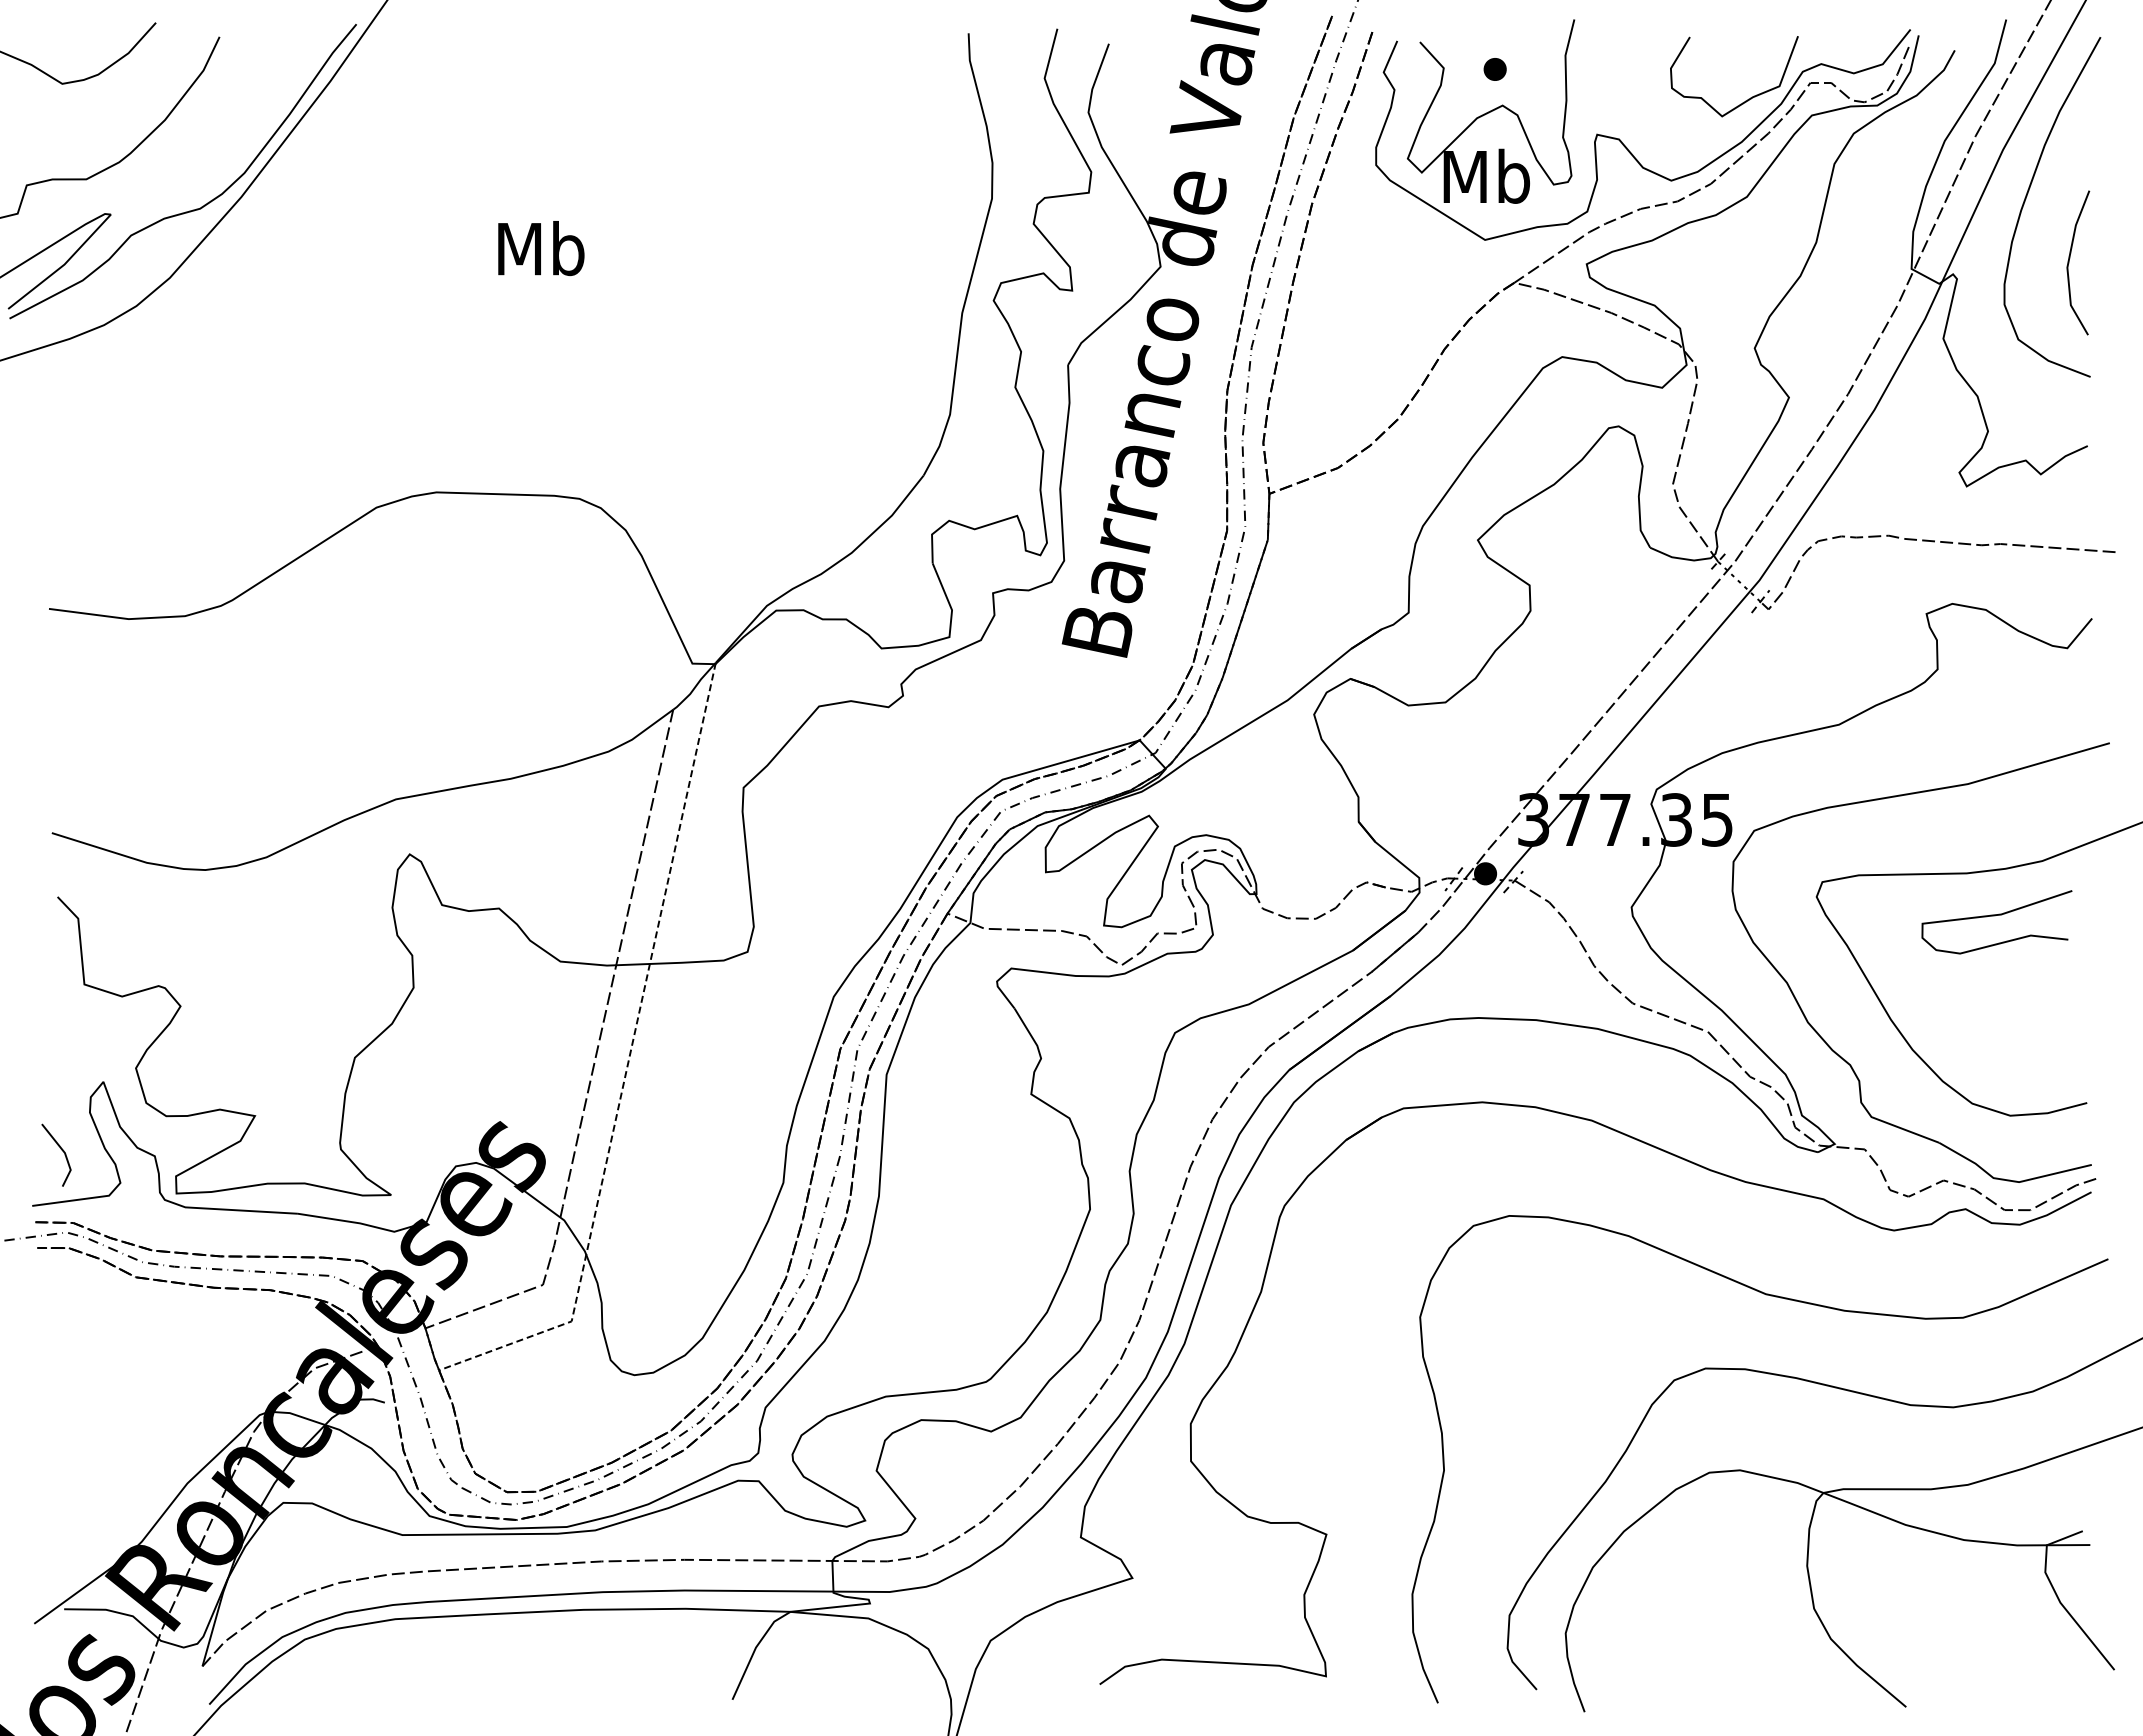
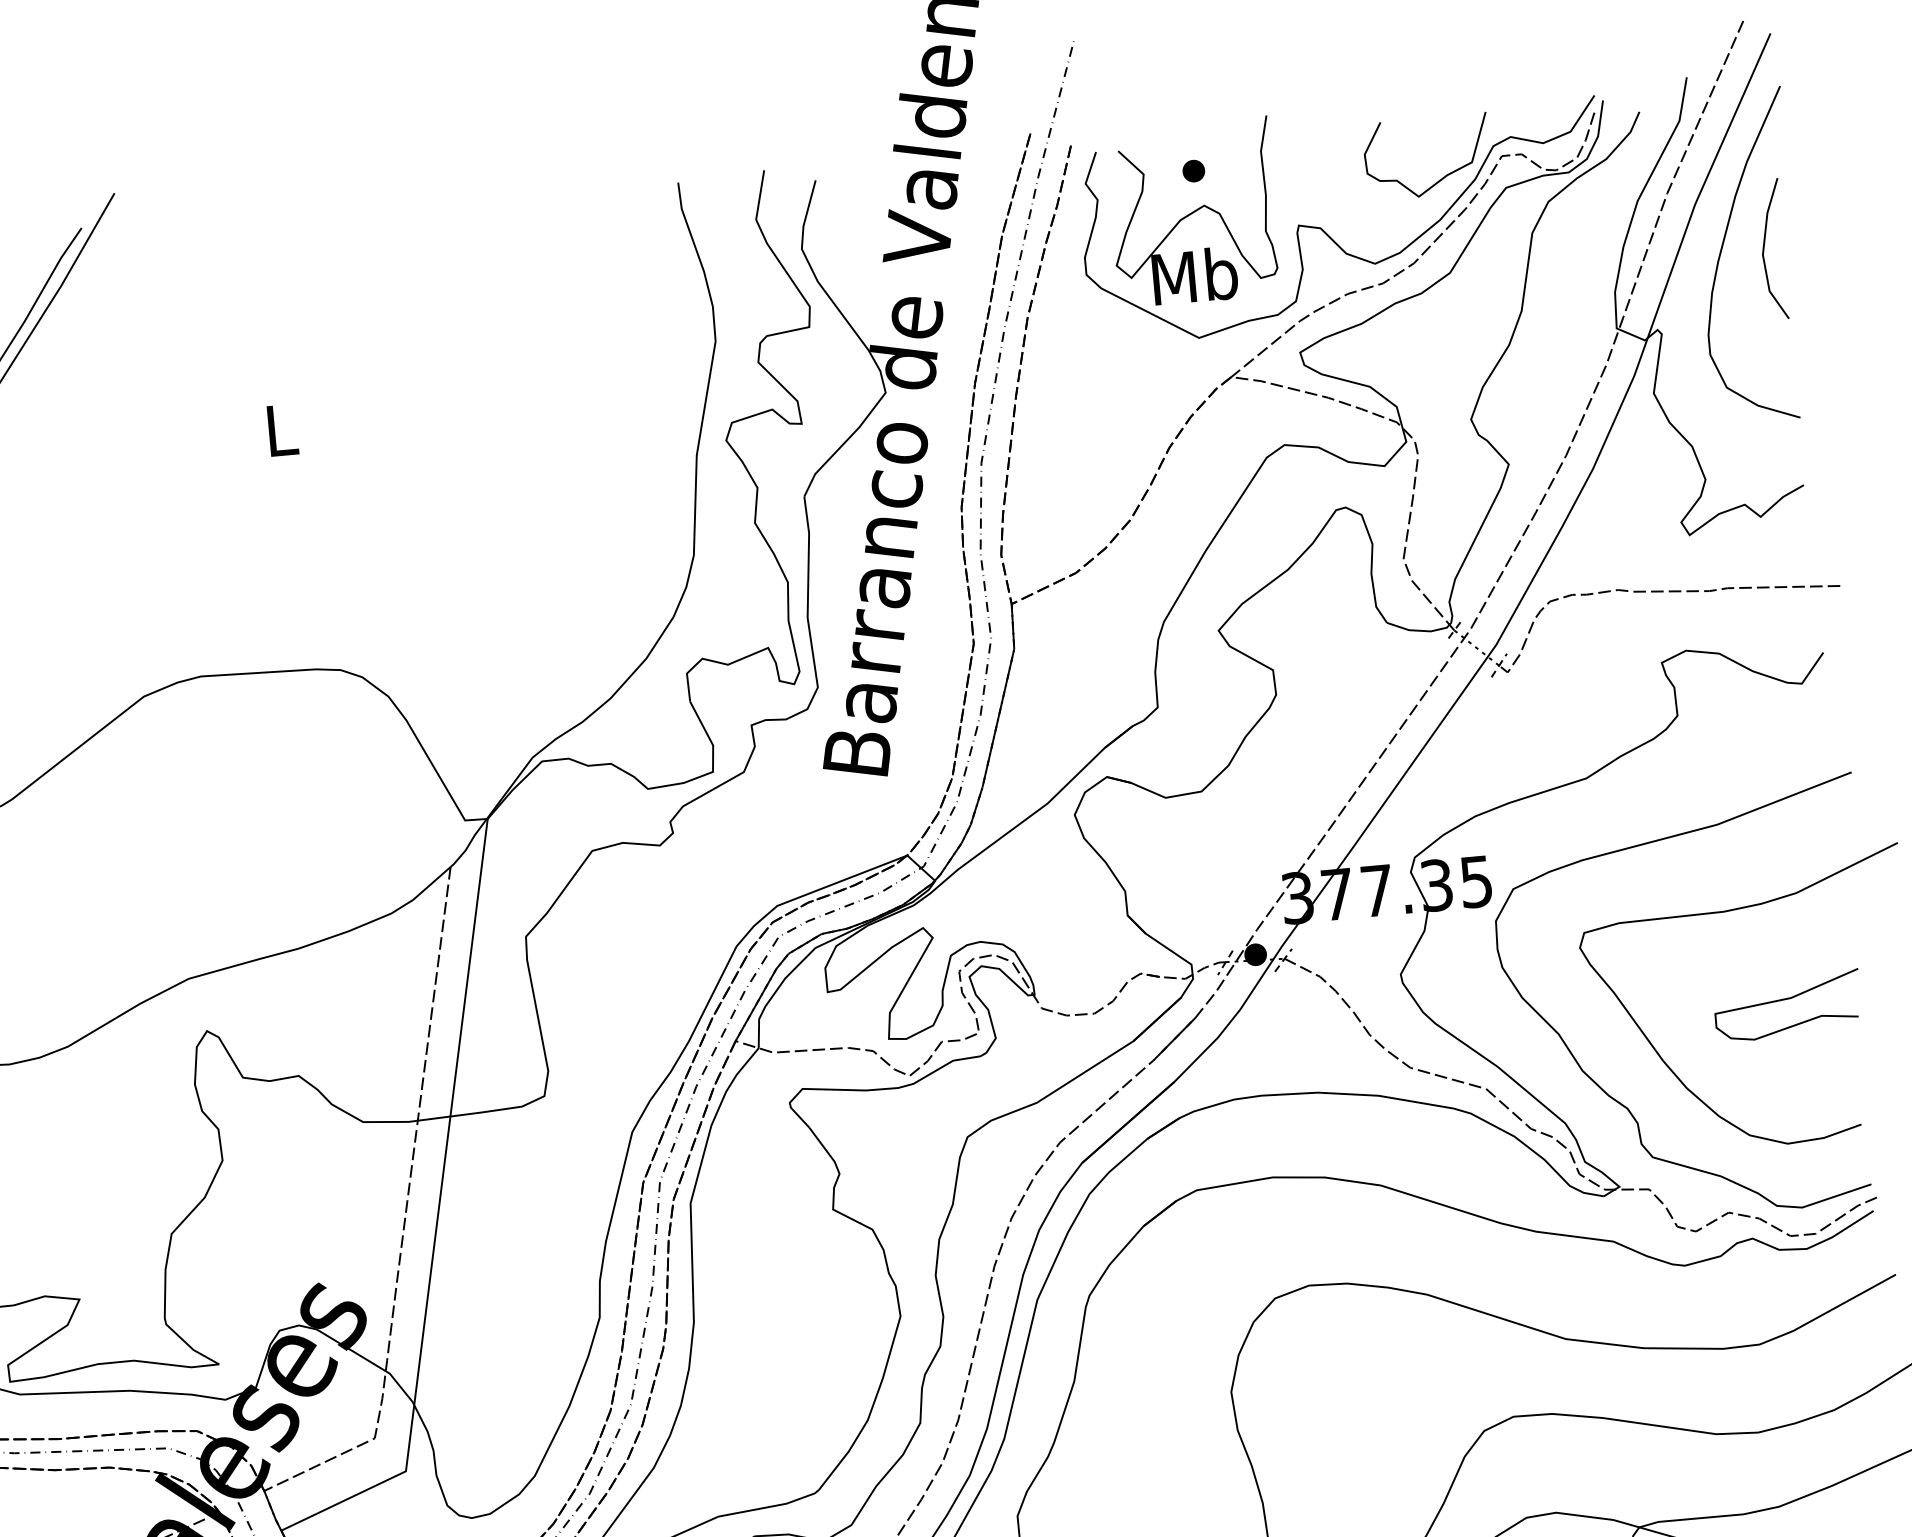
text: (541, 248) -> (281, 429), Mb -> L
line: (2070, 258) -> (1765, 245), moved
curve: (1995, 916) -> (1785, 1000), moved
line: (628, 1061) -> (438, 1213), dashed -> solid

